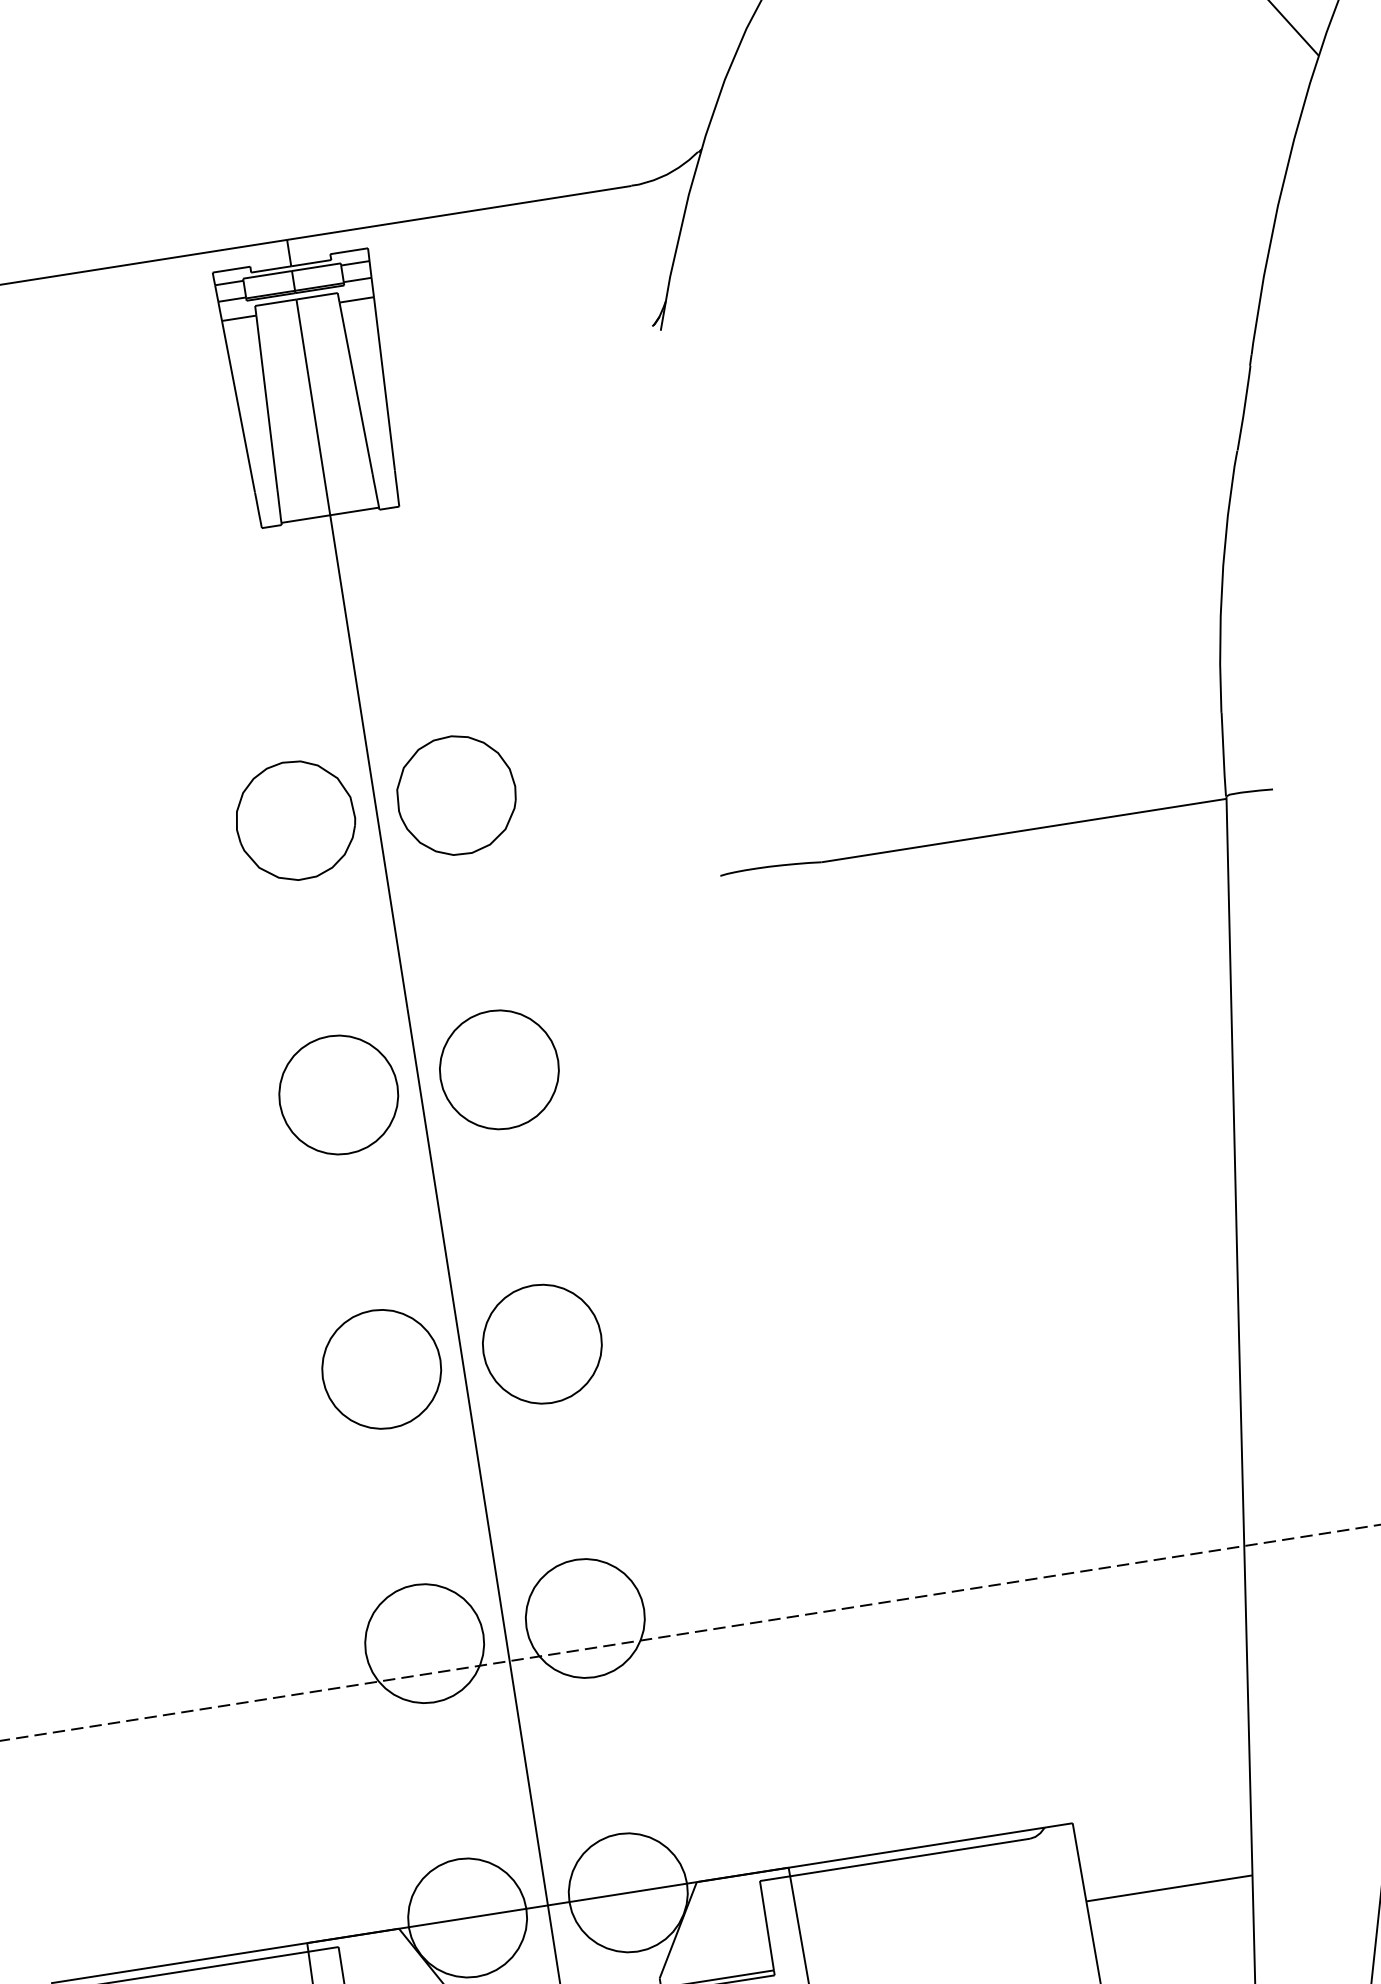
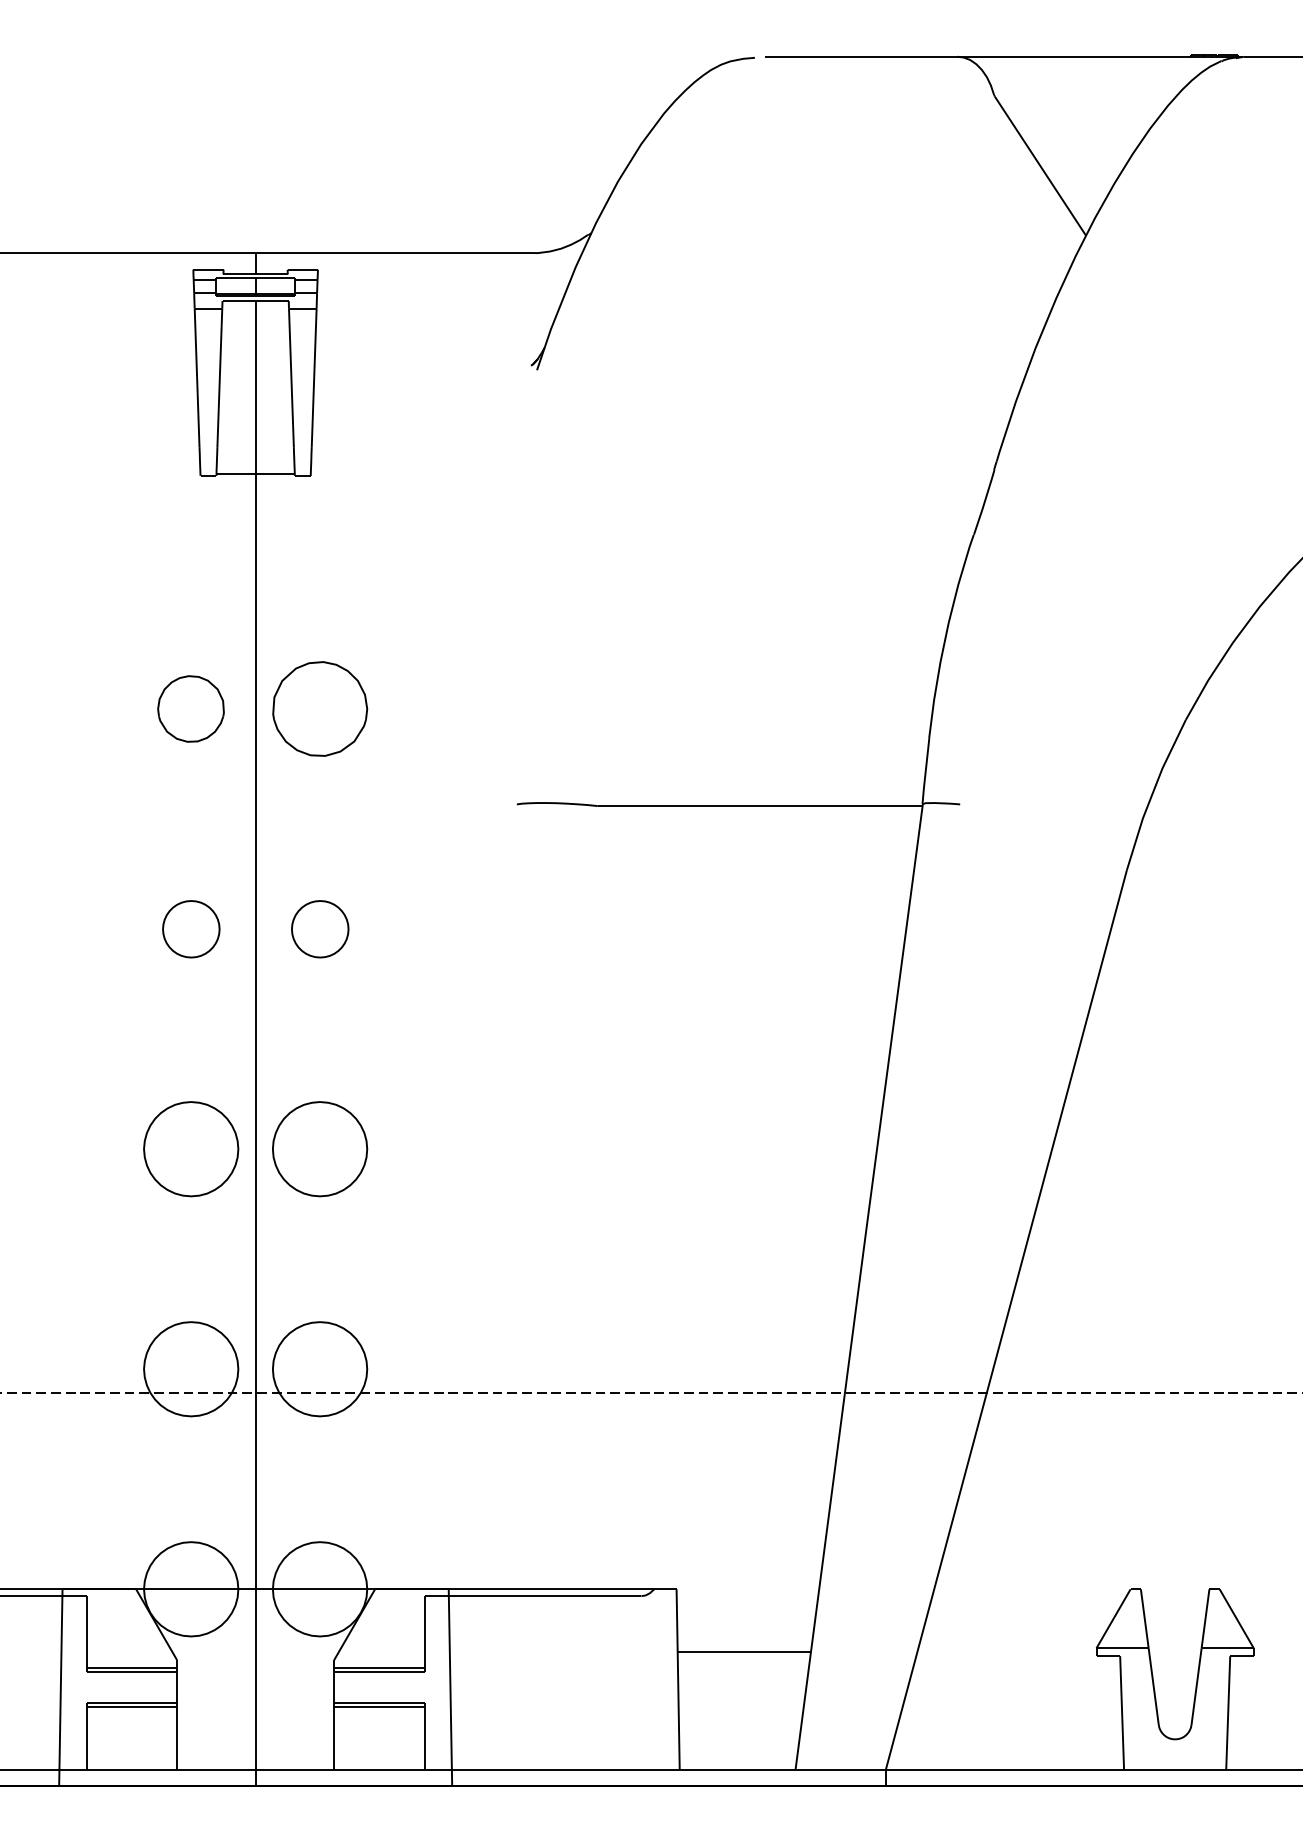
part: (294, 820) -> (190, 708), size x0.7
part: (500, 1070) -> (320, 929), size x0.6
part: (339, 1095) -> (191, 929), size x0.6

